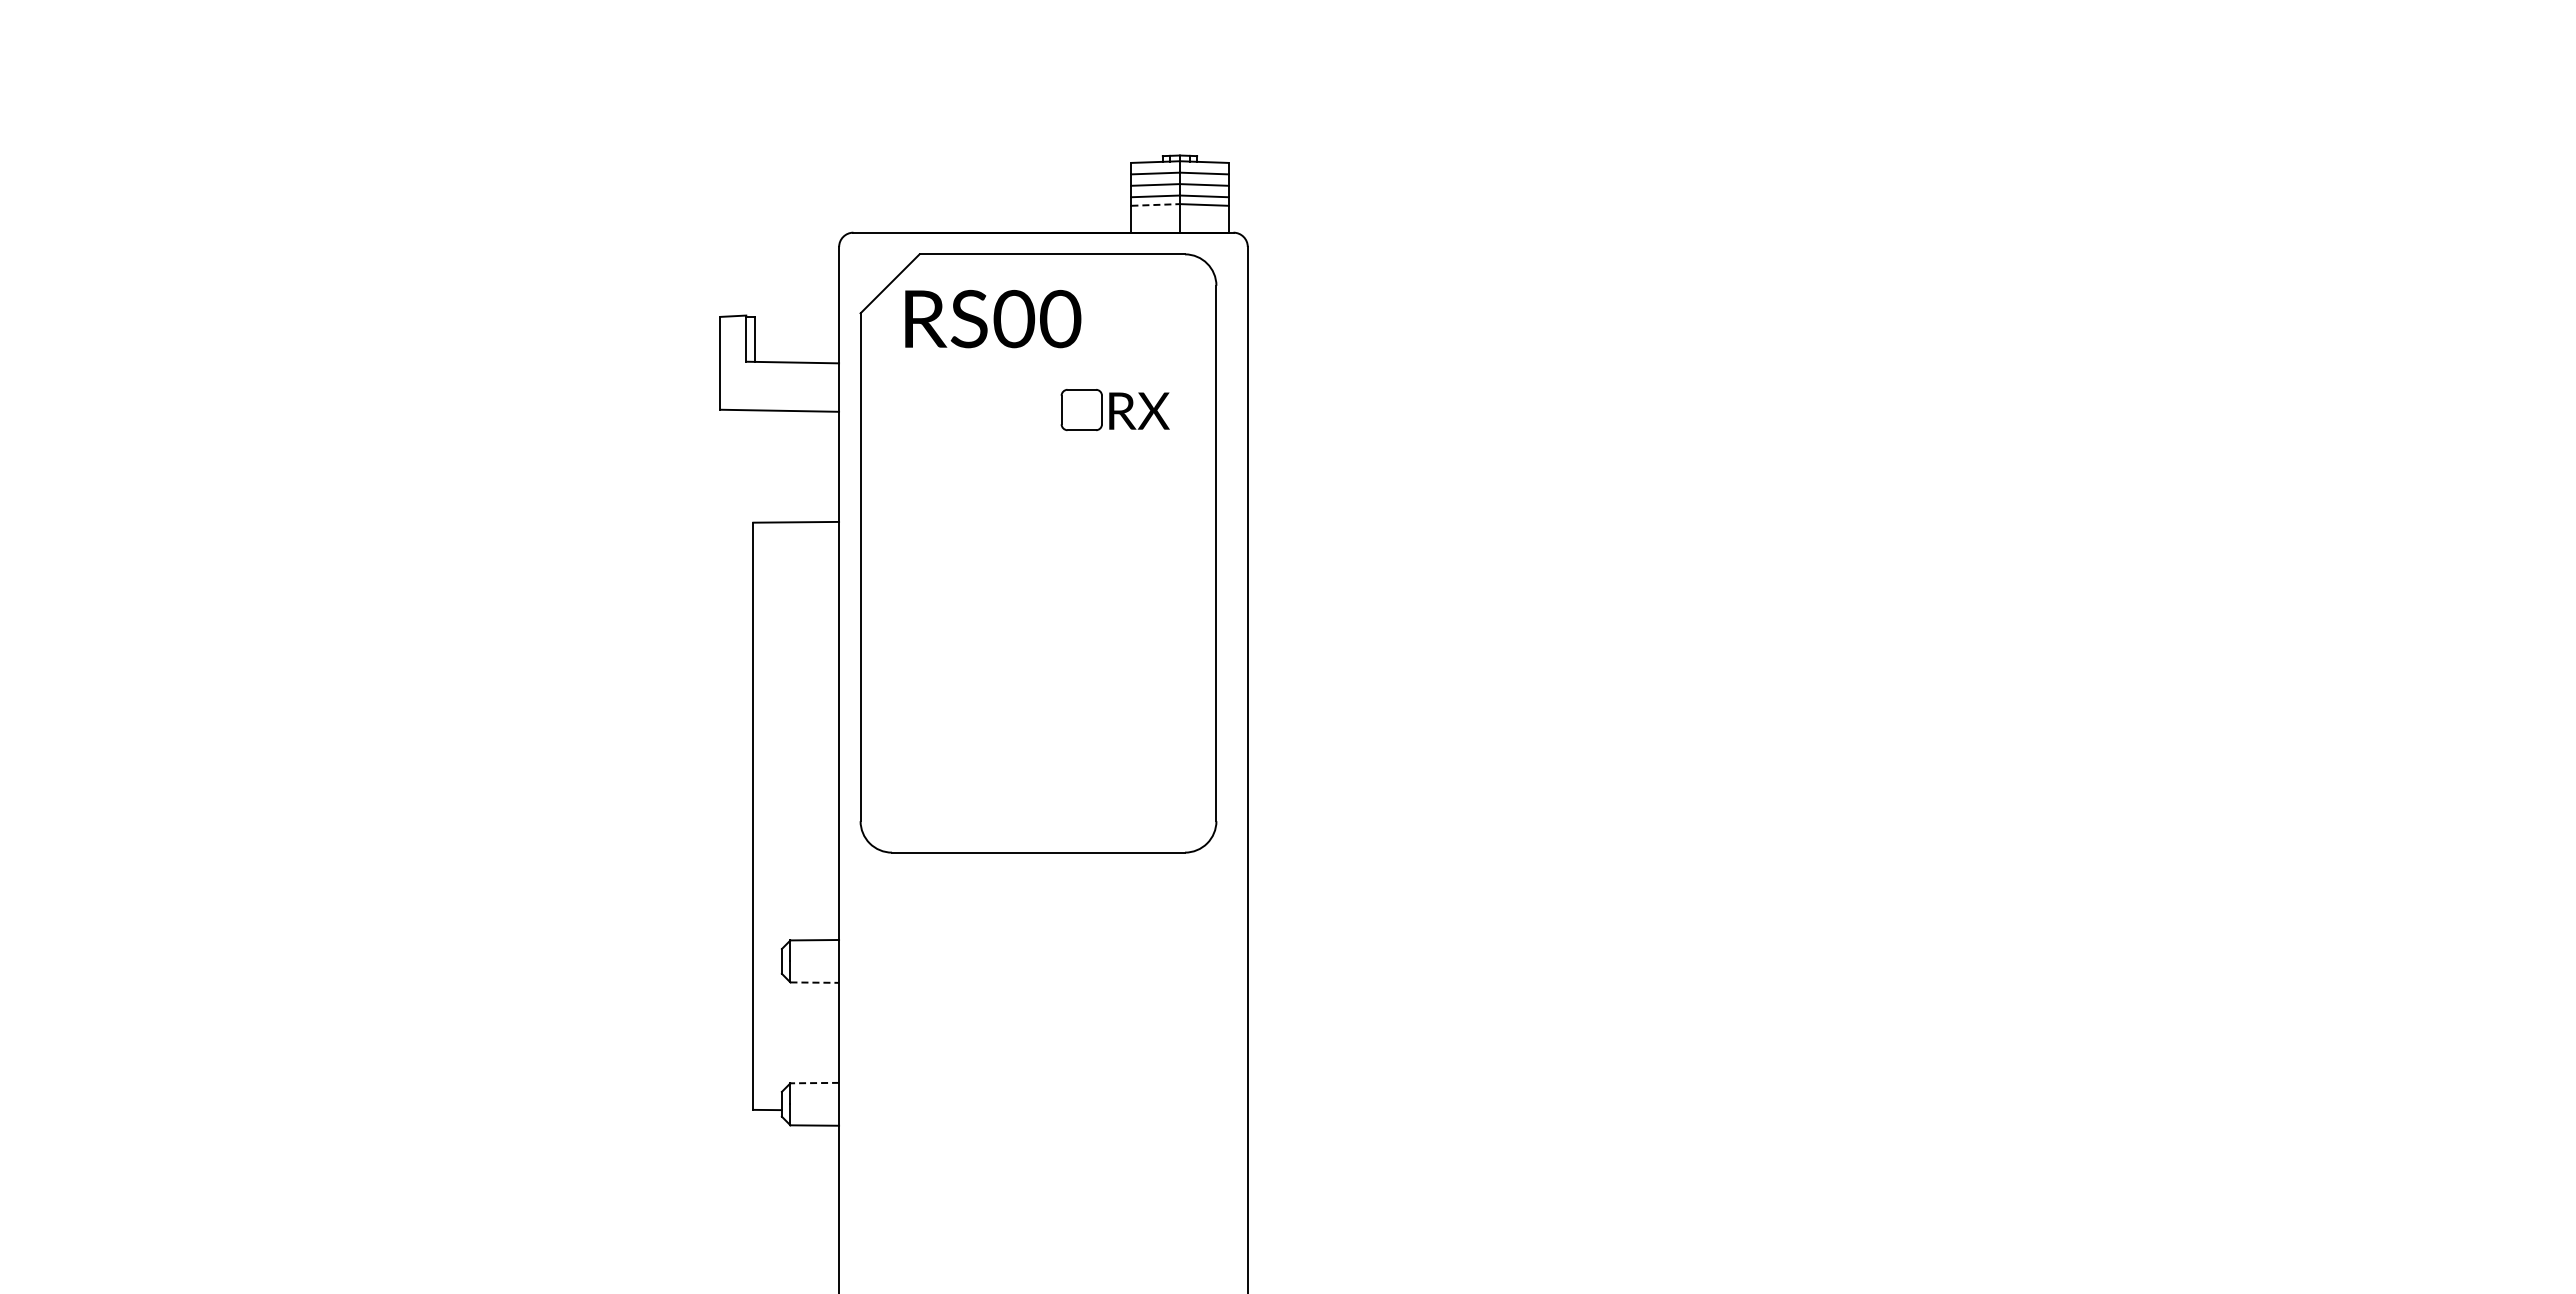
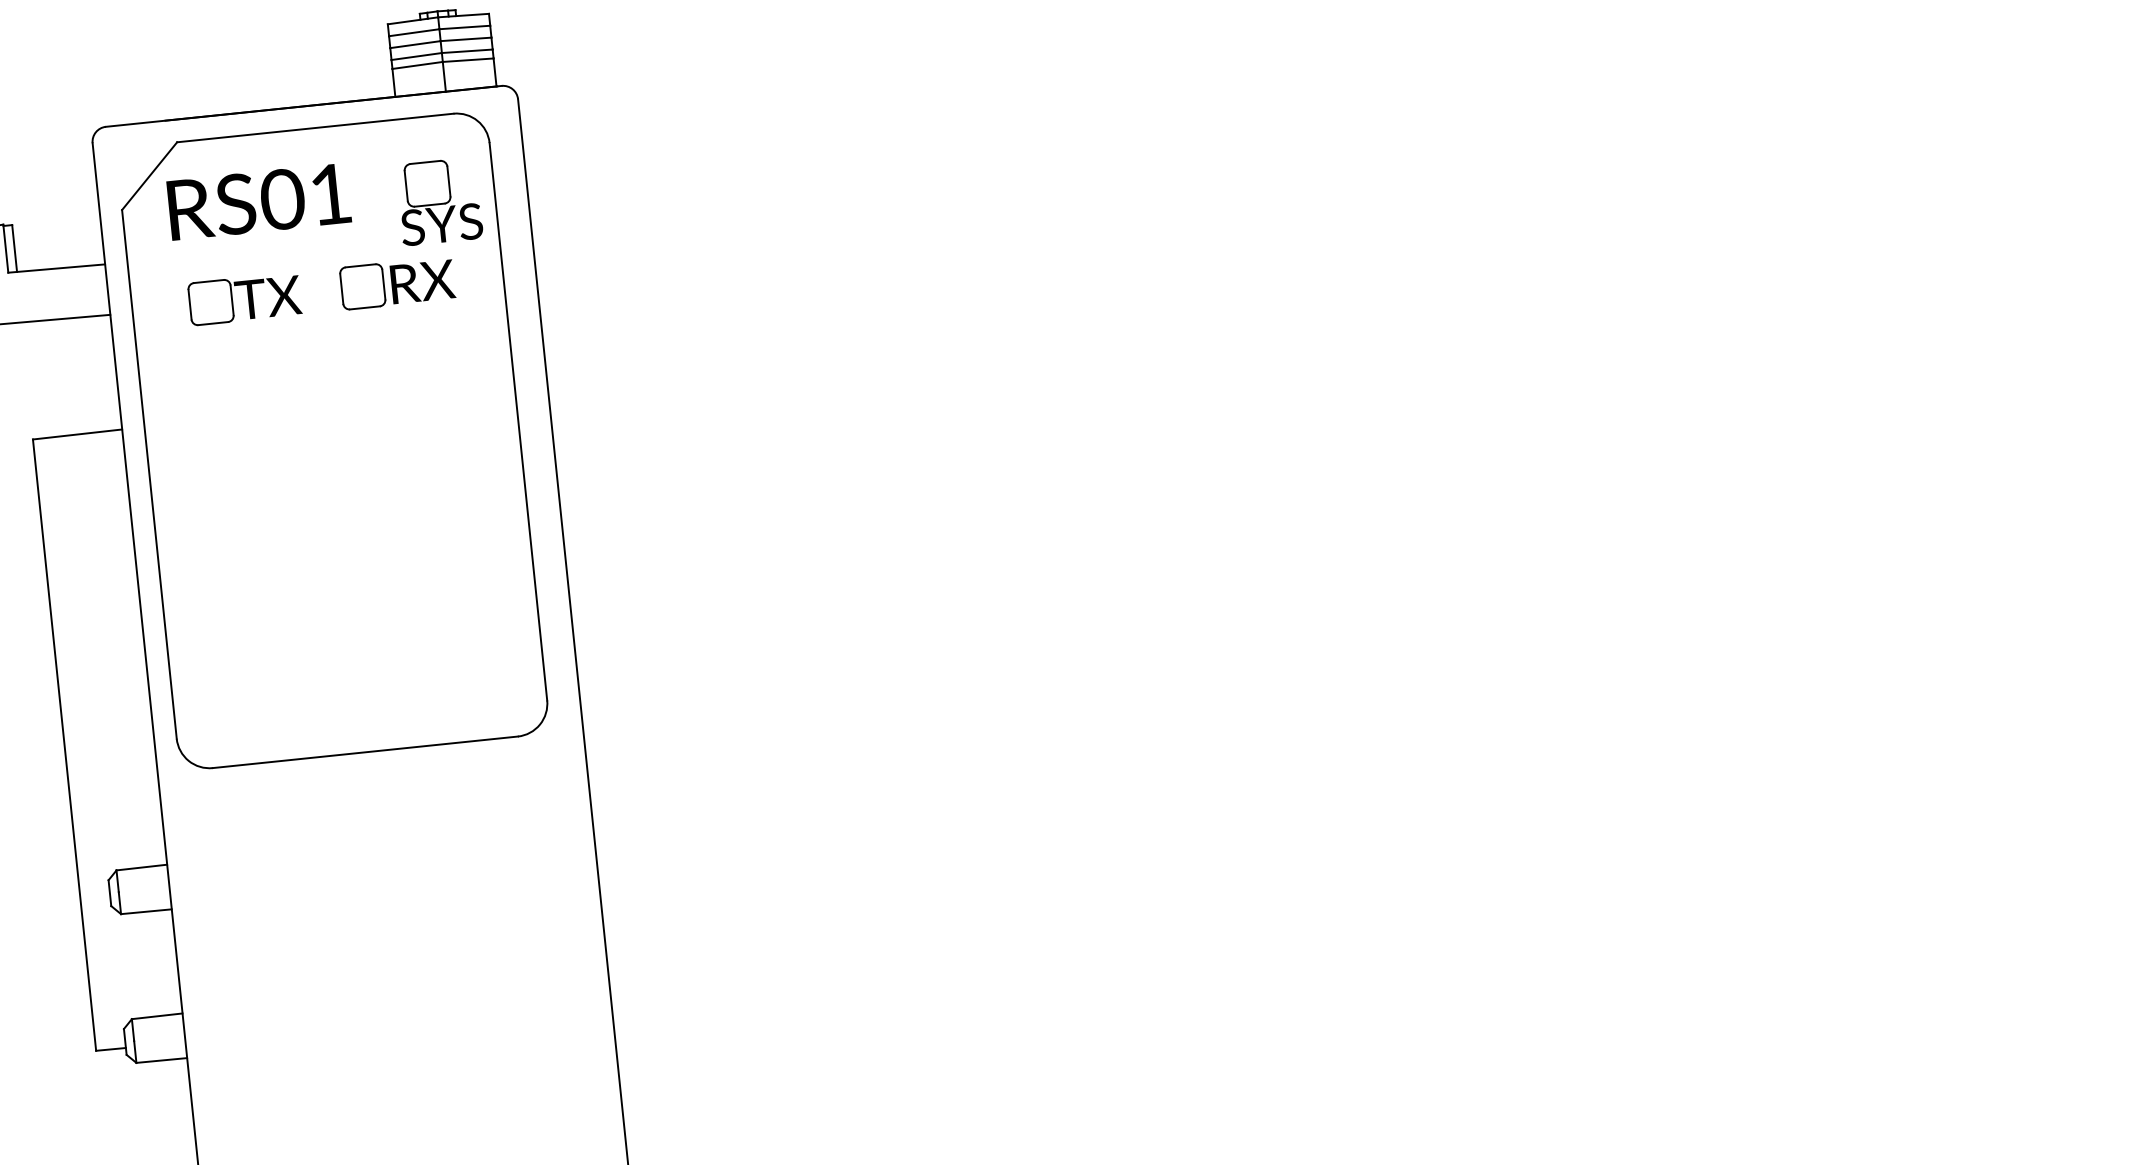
line: (1156, 204) -> (418, 64), dashed -> solid
text: (1060, 318) -> (330, 193), RS00 -> RS01
part: (1162, 336) -> (438, 201), added
part: (968, 409) -> (244, 298), added
line: (815, 982) -> (147, 911), dashed -> solid
line: (814, 1083) -> (156, 1016), dashed -> solid

